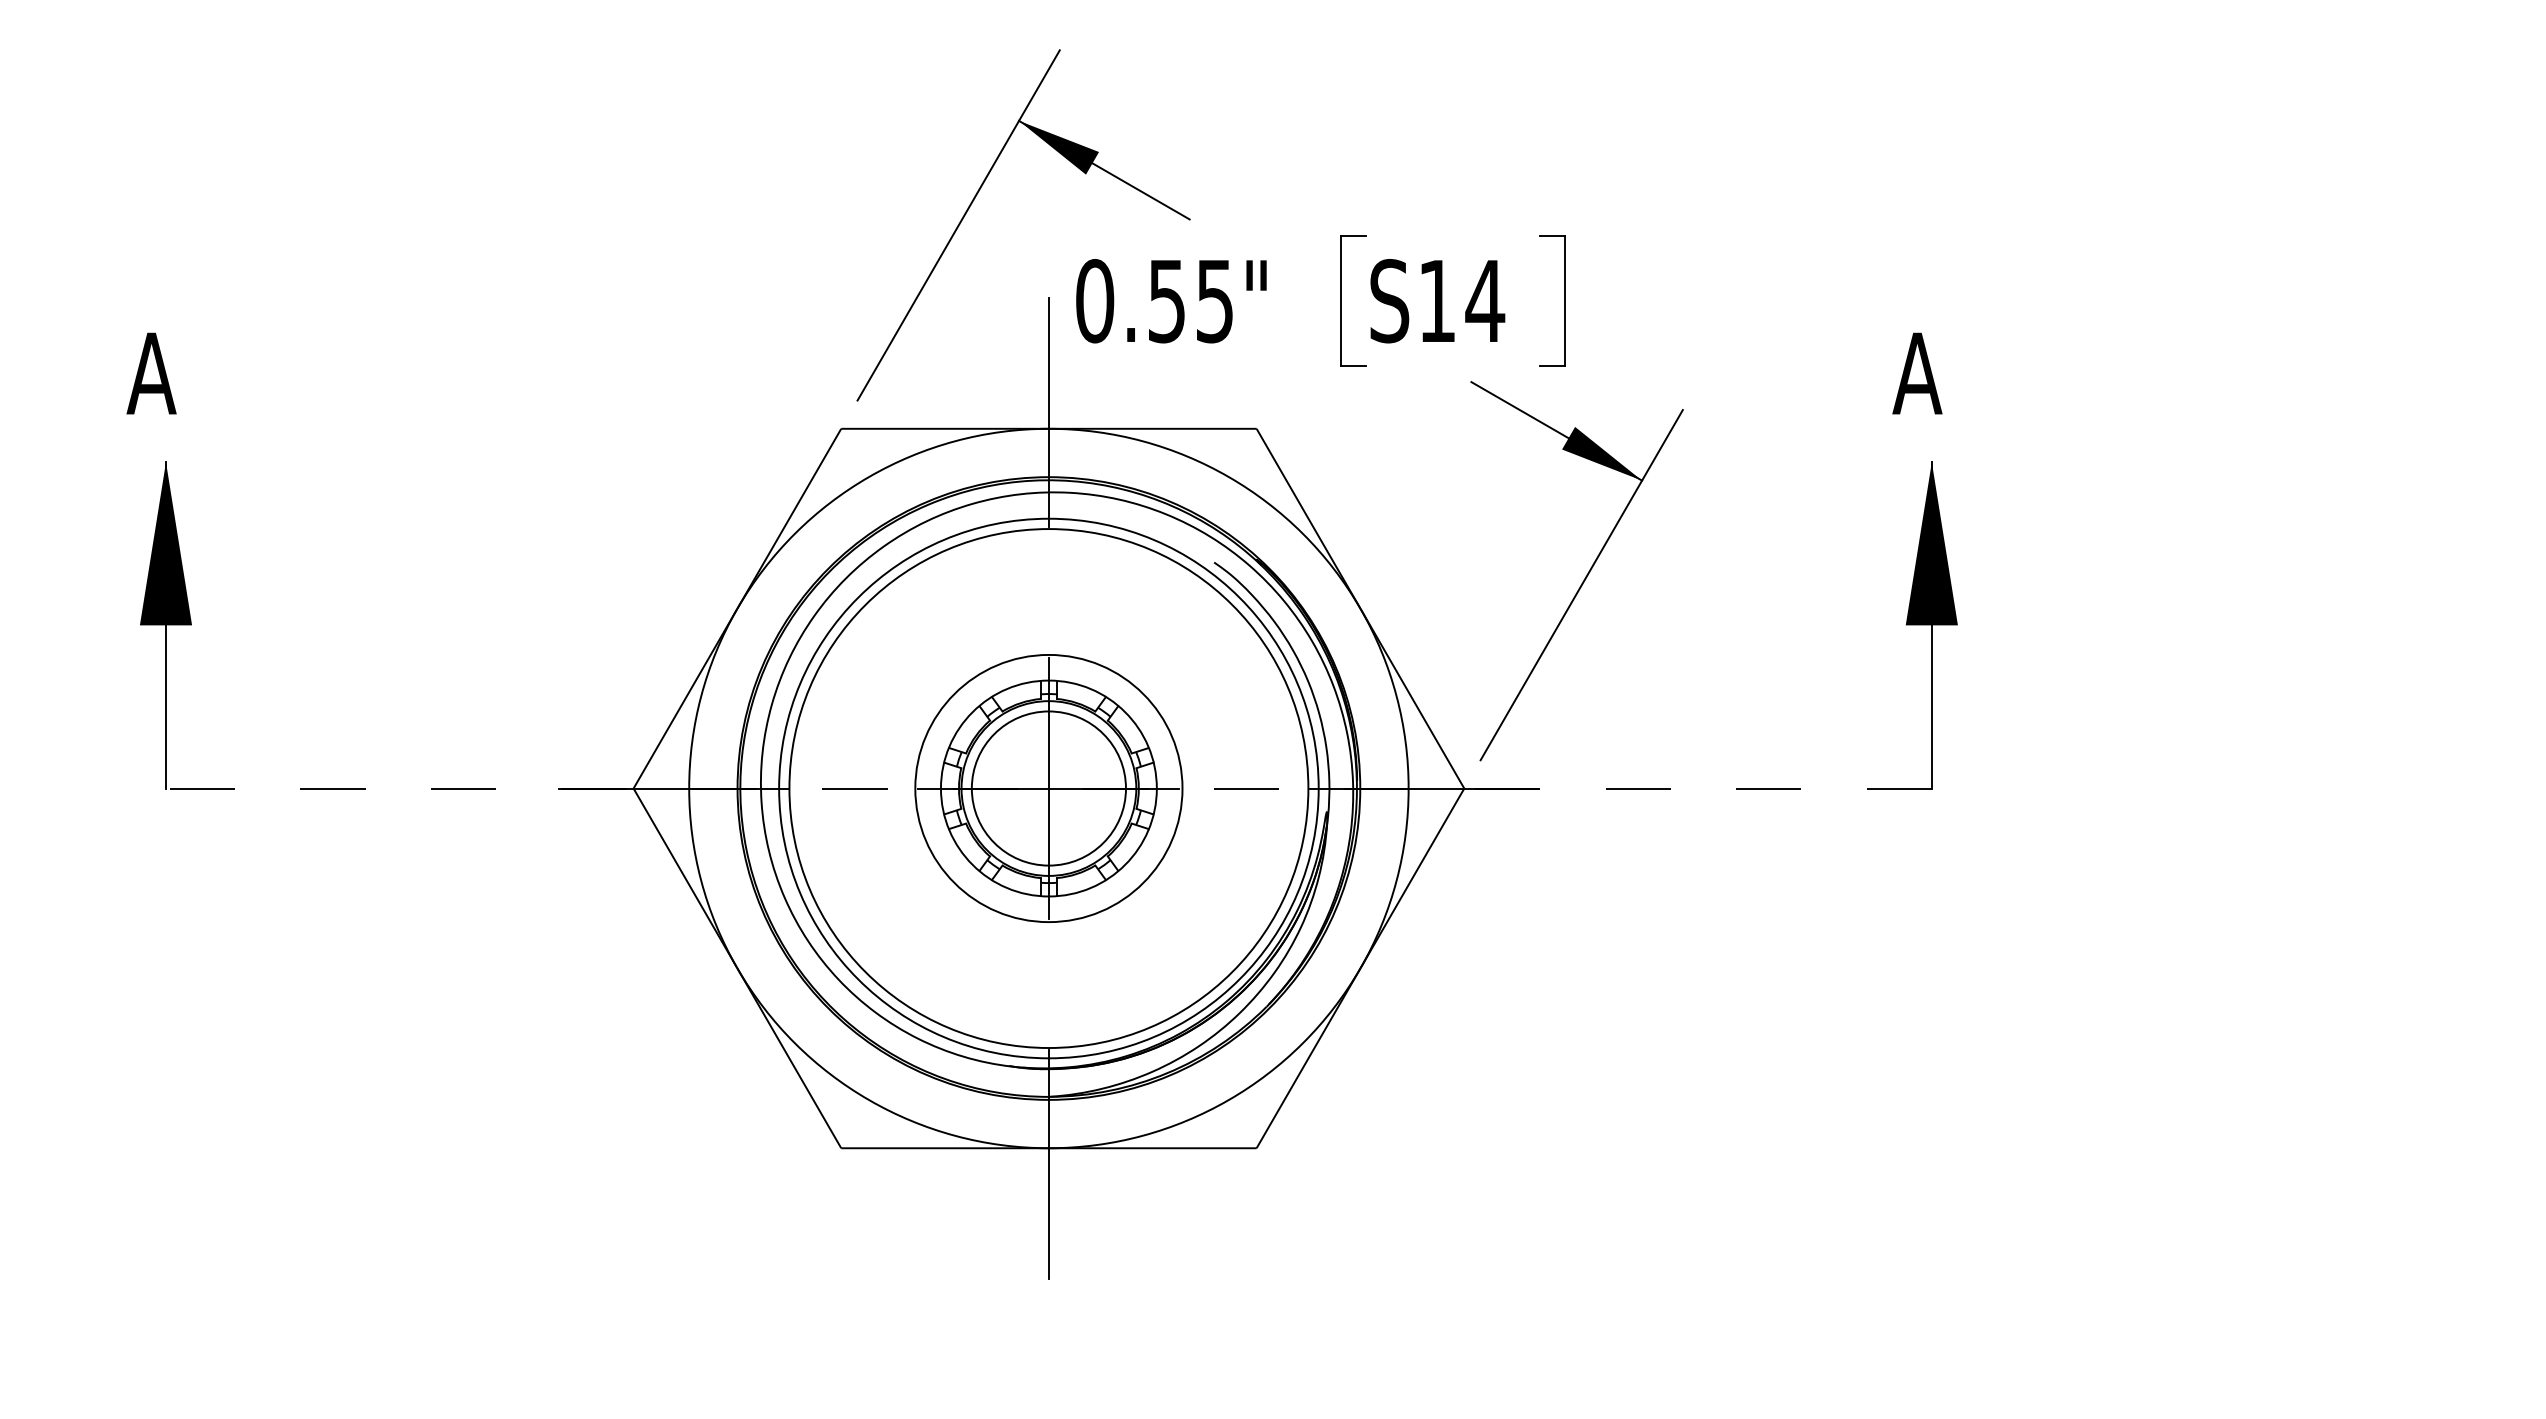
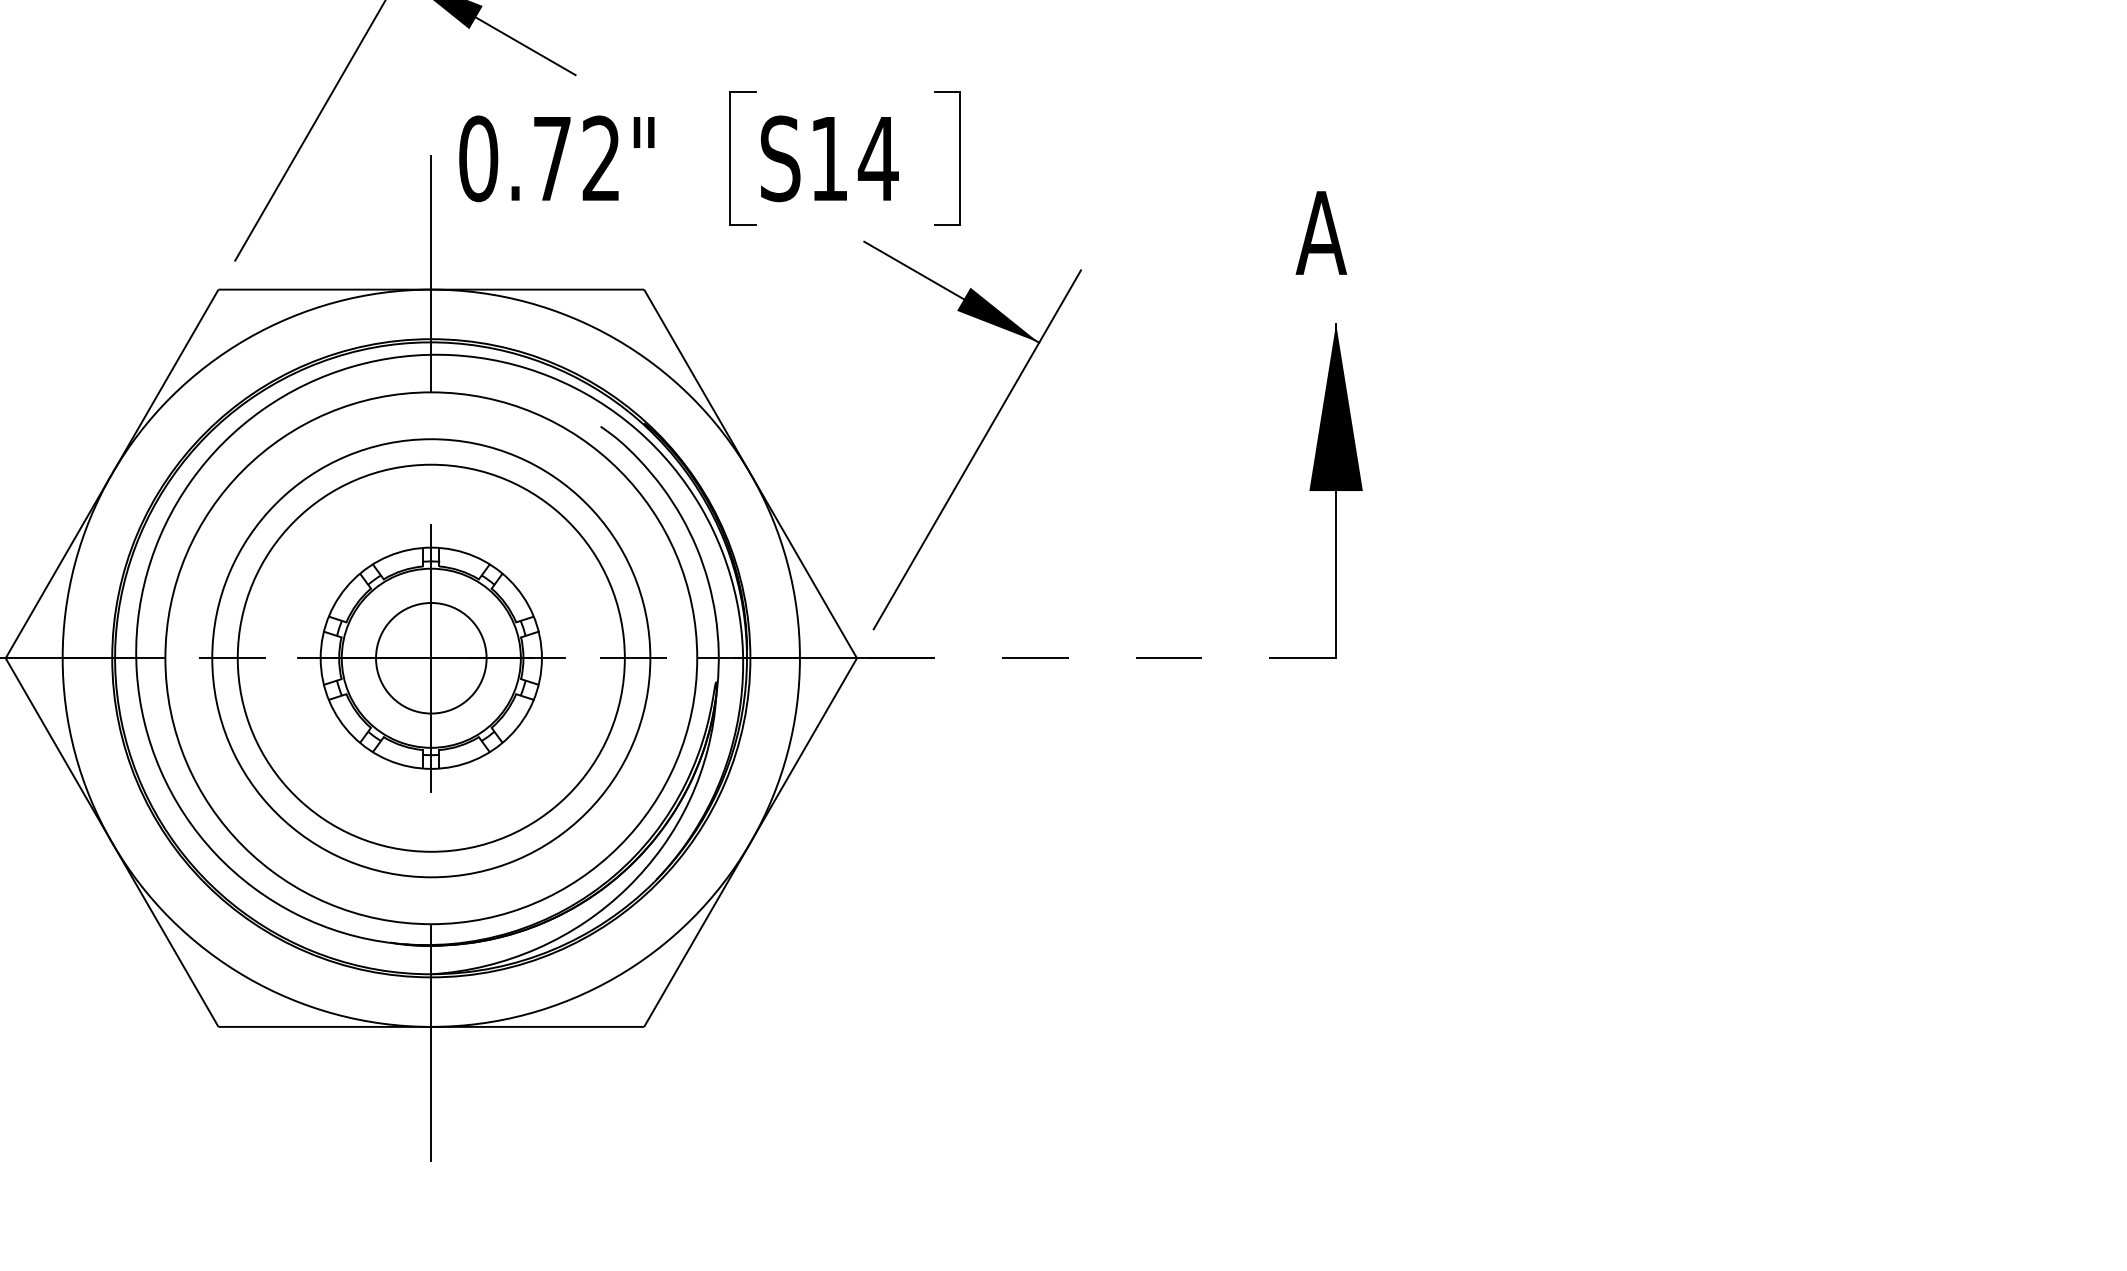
text: (1190, 301) -> (576, 159), 0.55" -> 0.72"
circle: (1048, 788) -> (430, 658), size x0.7
circle: (1048, 788) -> (430, 658), size x0.7
circle: (1048, 788) -> (430, 658), size x1.6

